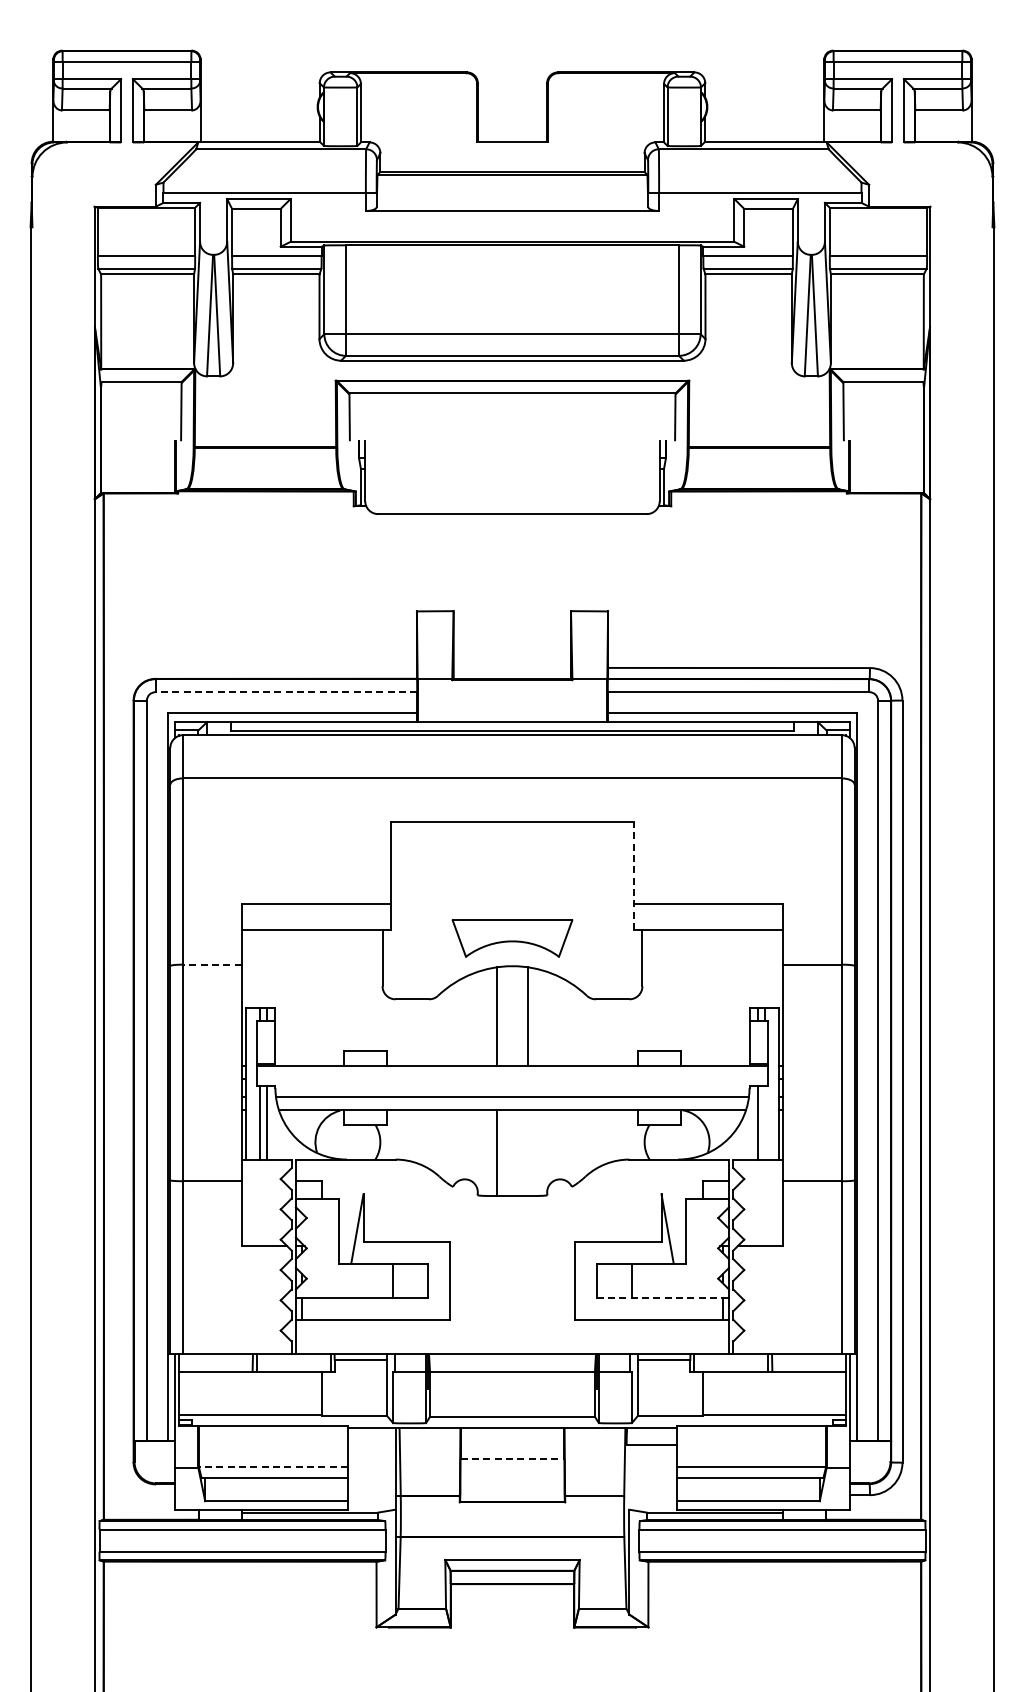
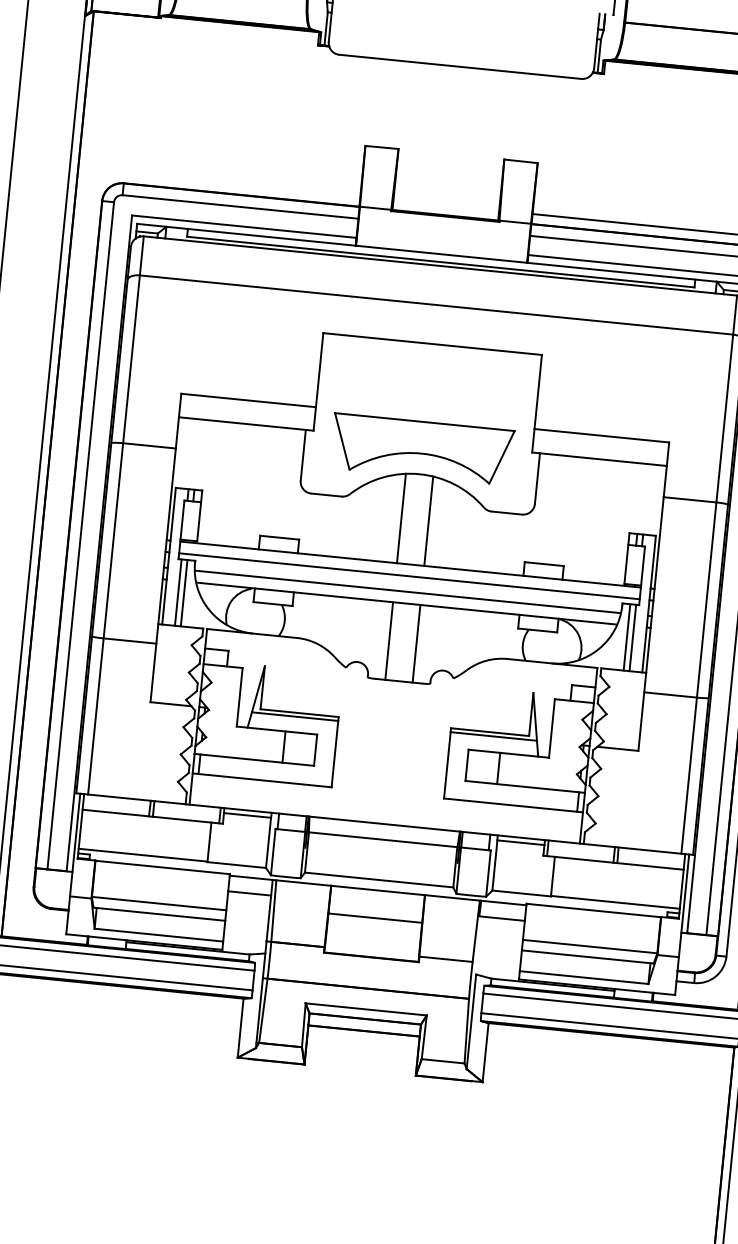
line: (286, 692) -> (240, 207), dashed -> solid
line: (633, 875) -> (536, 403), dashed -> solid
part: (512, 938) -> (422, 449), size x1.67
line: (212, 964) -> (149, 445), dashed -> solid
line: (512, 1079) -> (409, 576), added
line: (764, 1122) -> (632, 637), added
line: (527, 1152) -> (416, 643), added
line: (402, 1246) -> (295, 716), added
line: (622, 1246) -> (493, 736), added
line: (663, 1298) -> (525, 787), dashed -> solid
line: (371, 1445) -> (249, 893), added
line: (512, 1458) -> (375, 917), dashed -> solid
line: (273, 1466) -> (159, 903), dashed -> solid

